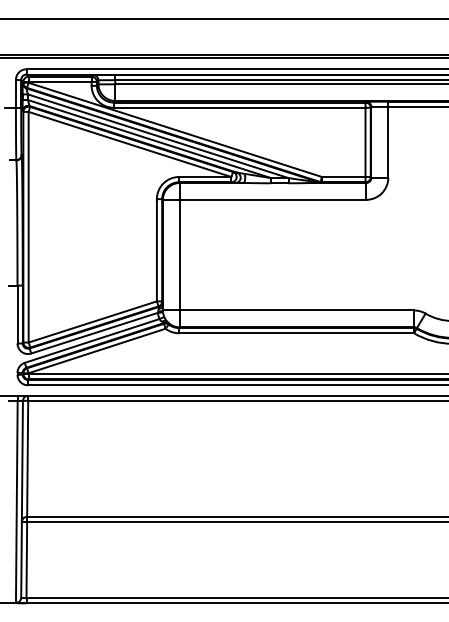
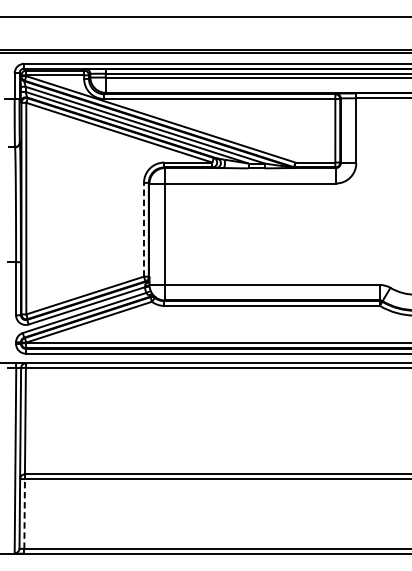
line: (156, 249) -> (143, 229), solid -> dashed
line: (26, 559) -> (24, 513), solid -> dashed

